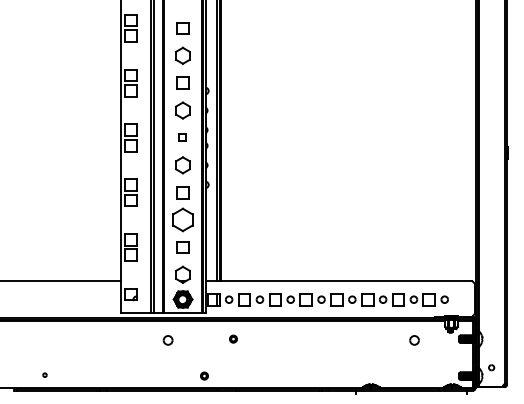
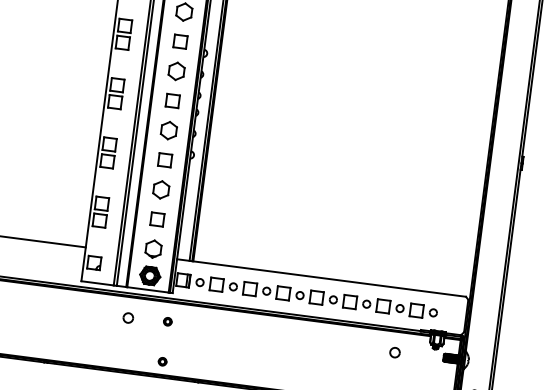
part: (182, 137) -> (172, 100), size x1.67
part: (182, 220) -> (160, 190), size x0.71
part: (233, 338) -> (167, 321), moved

